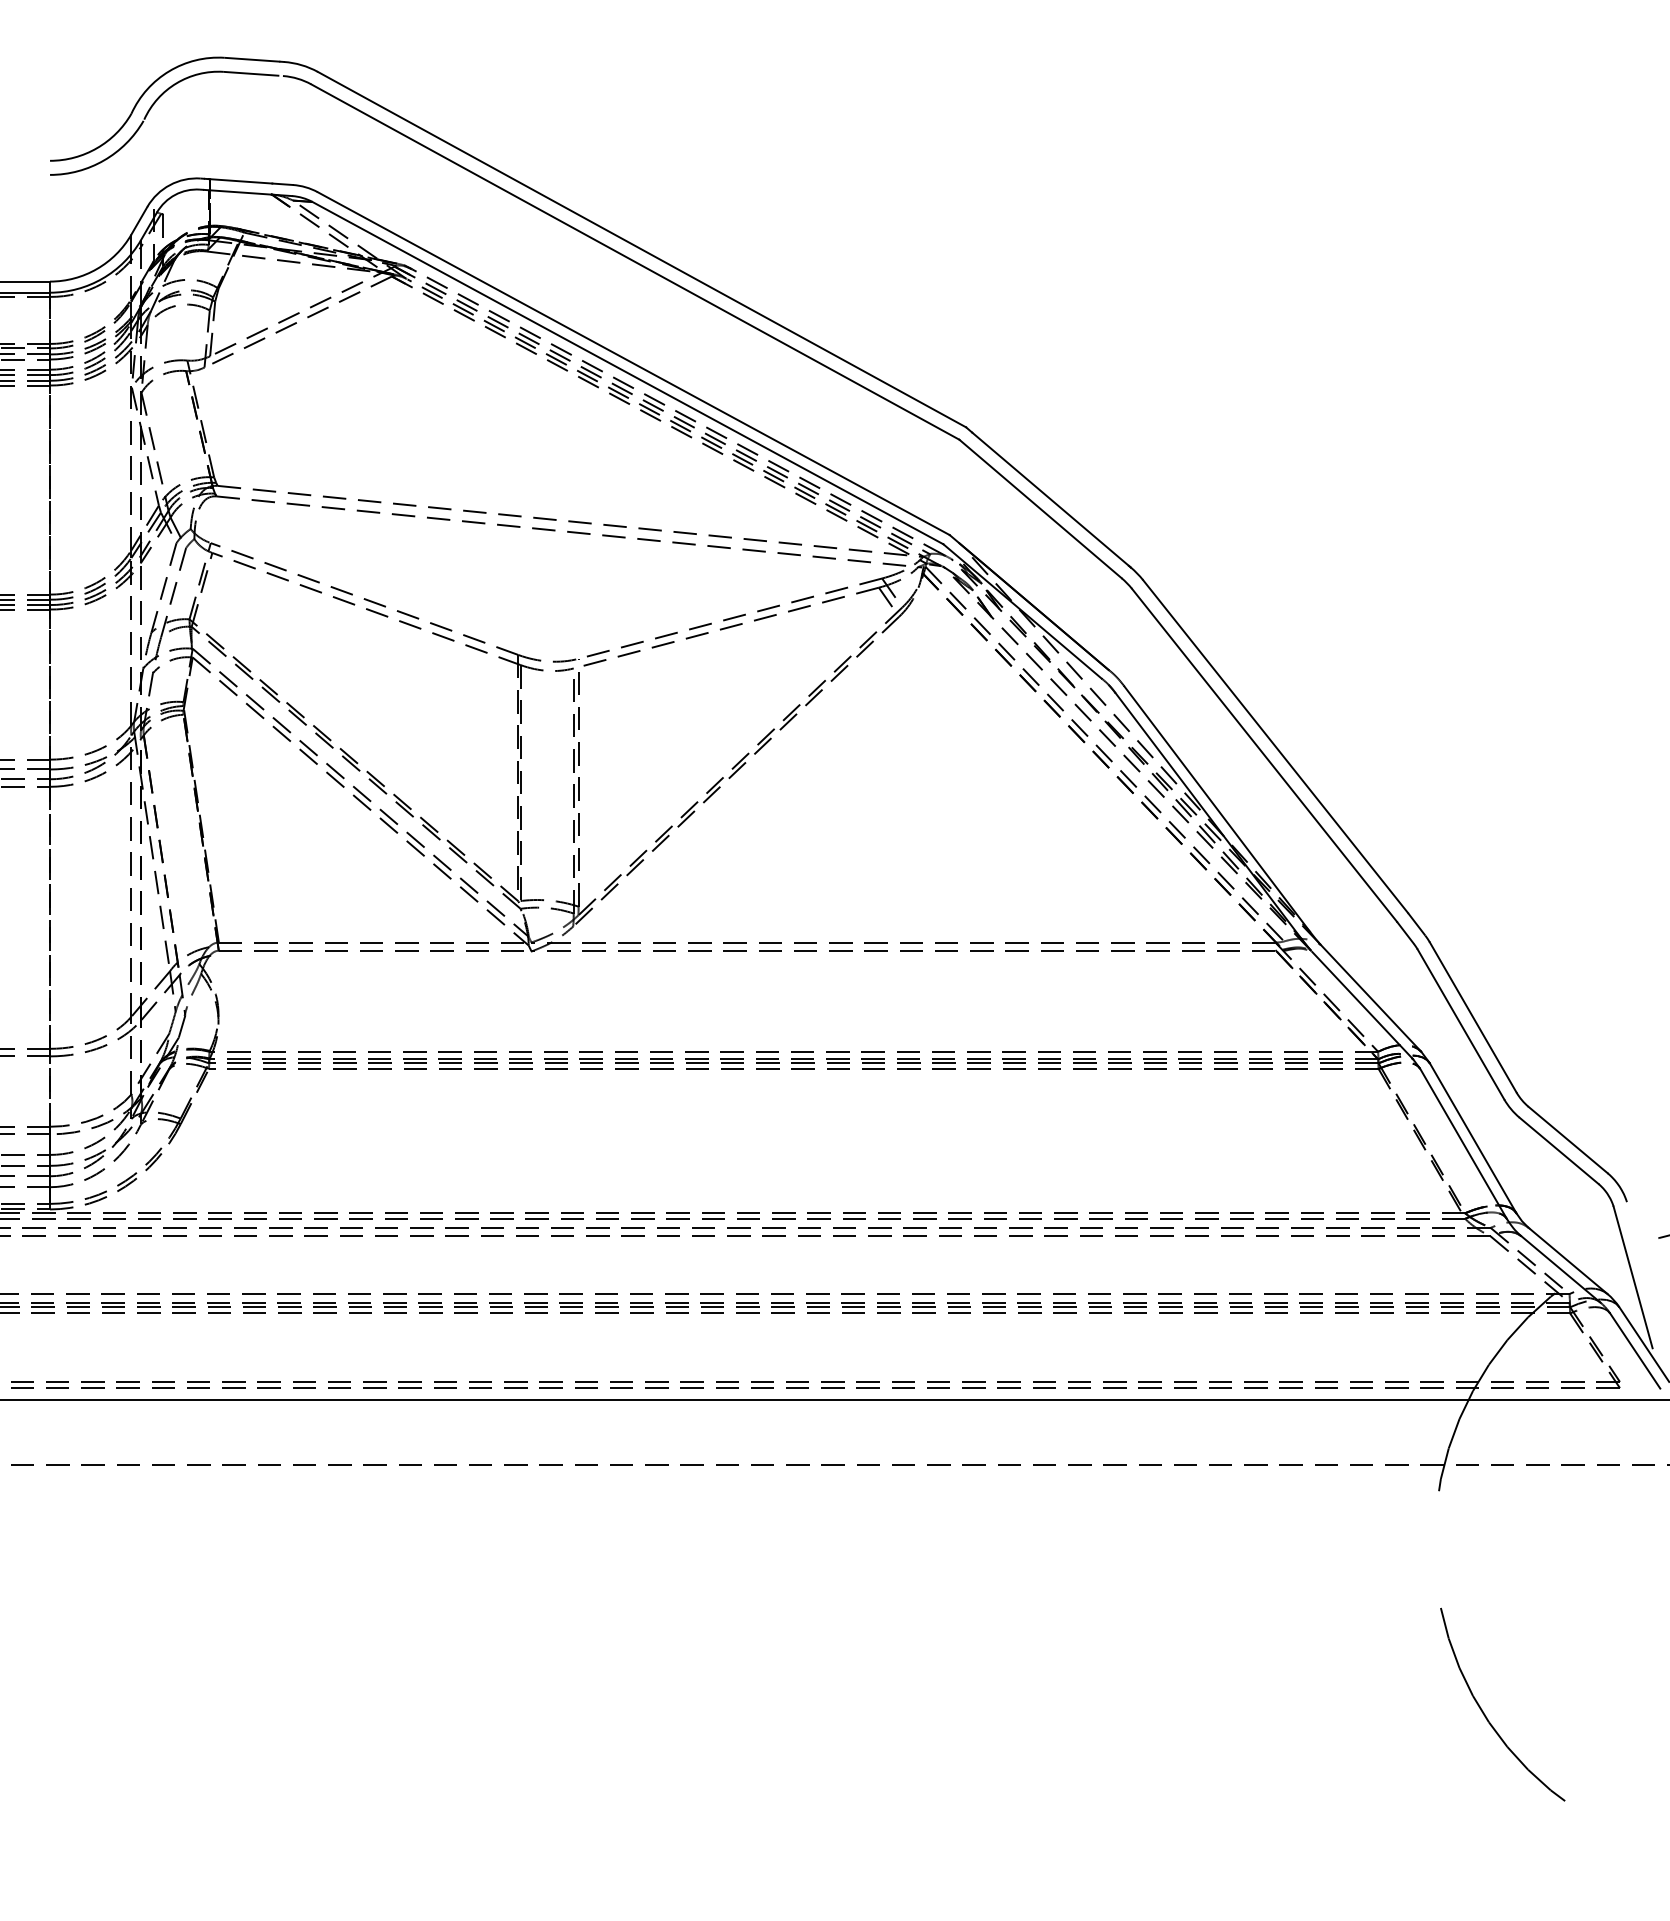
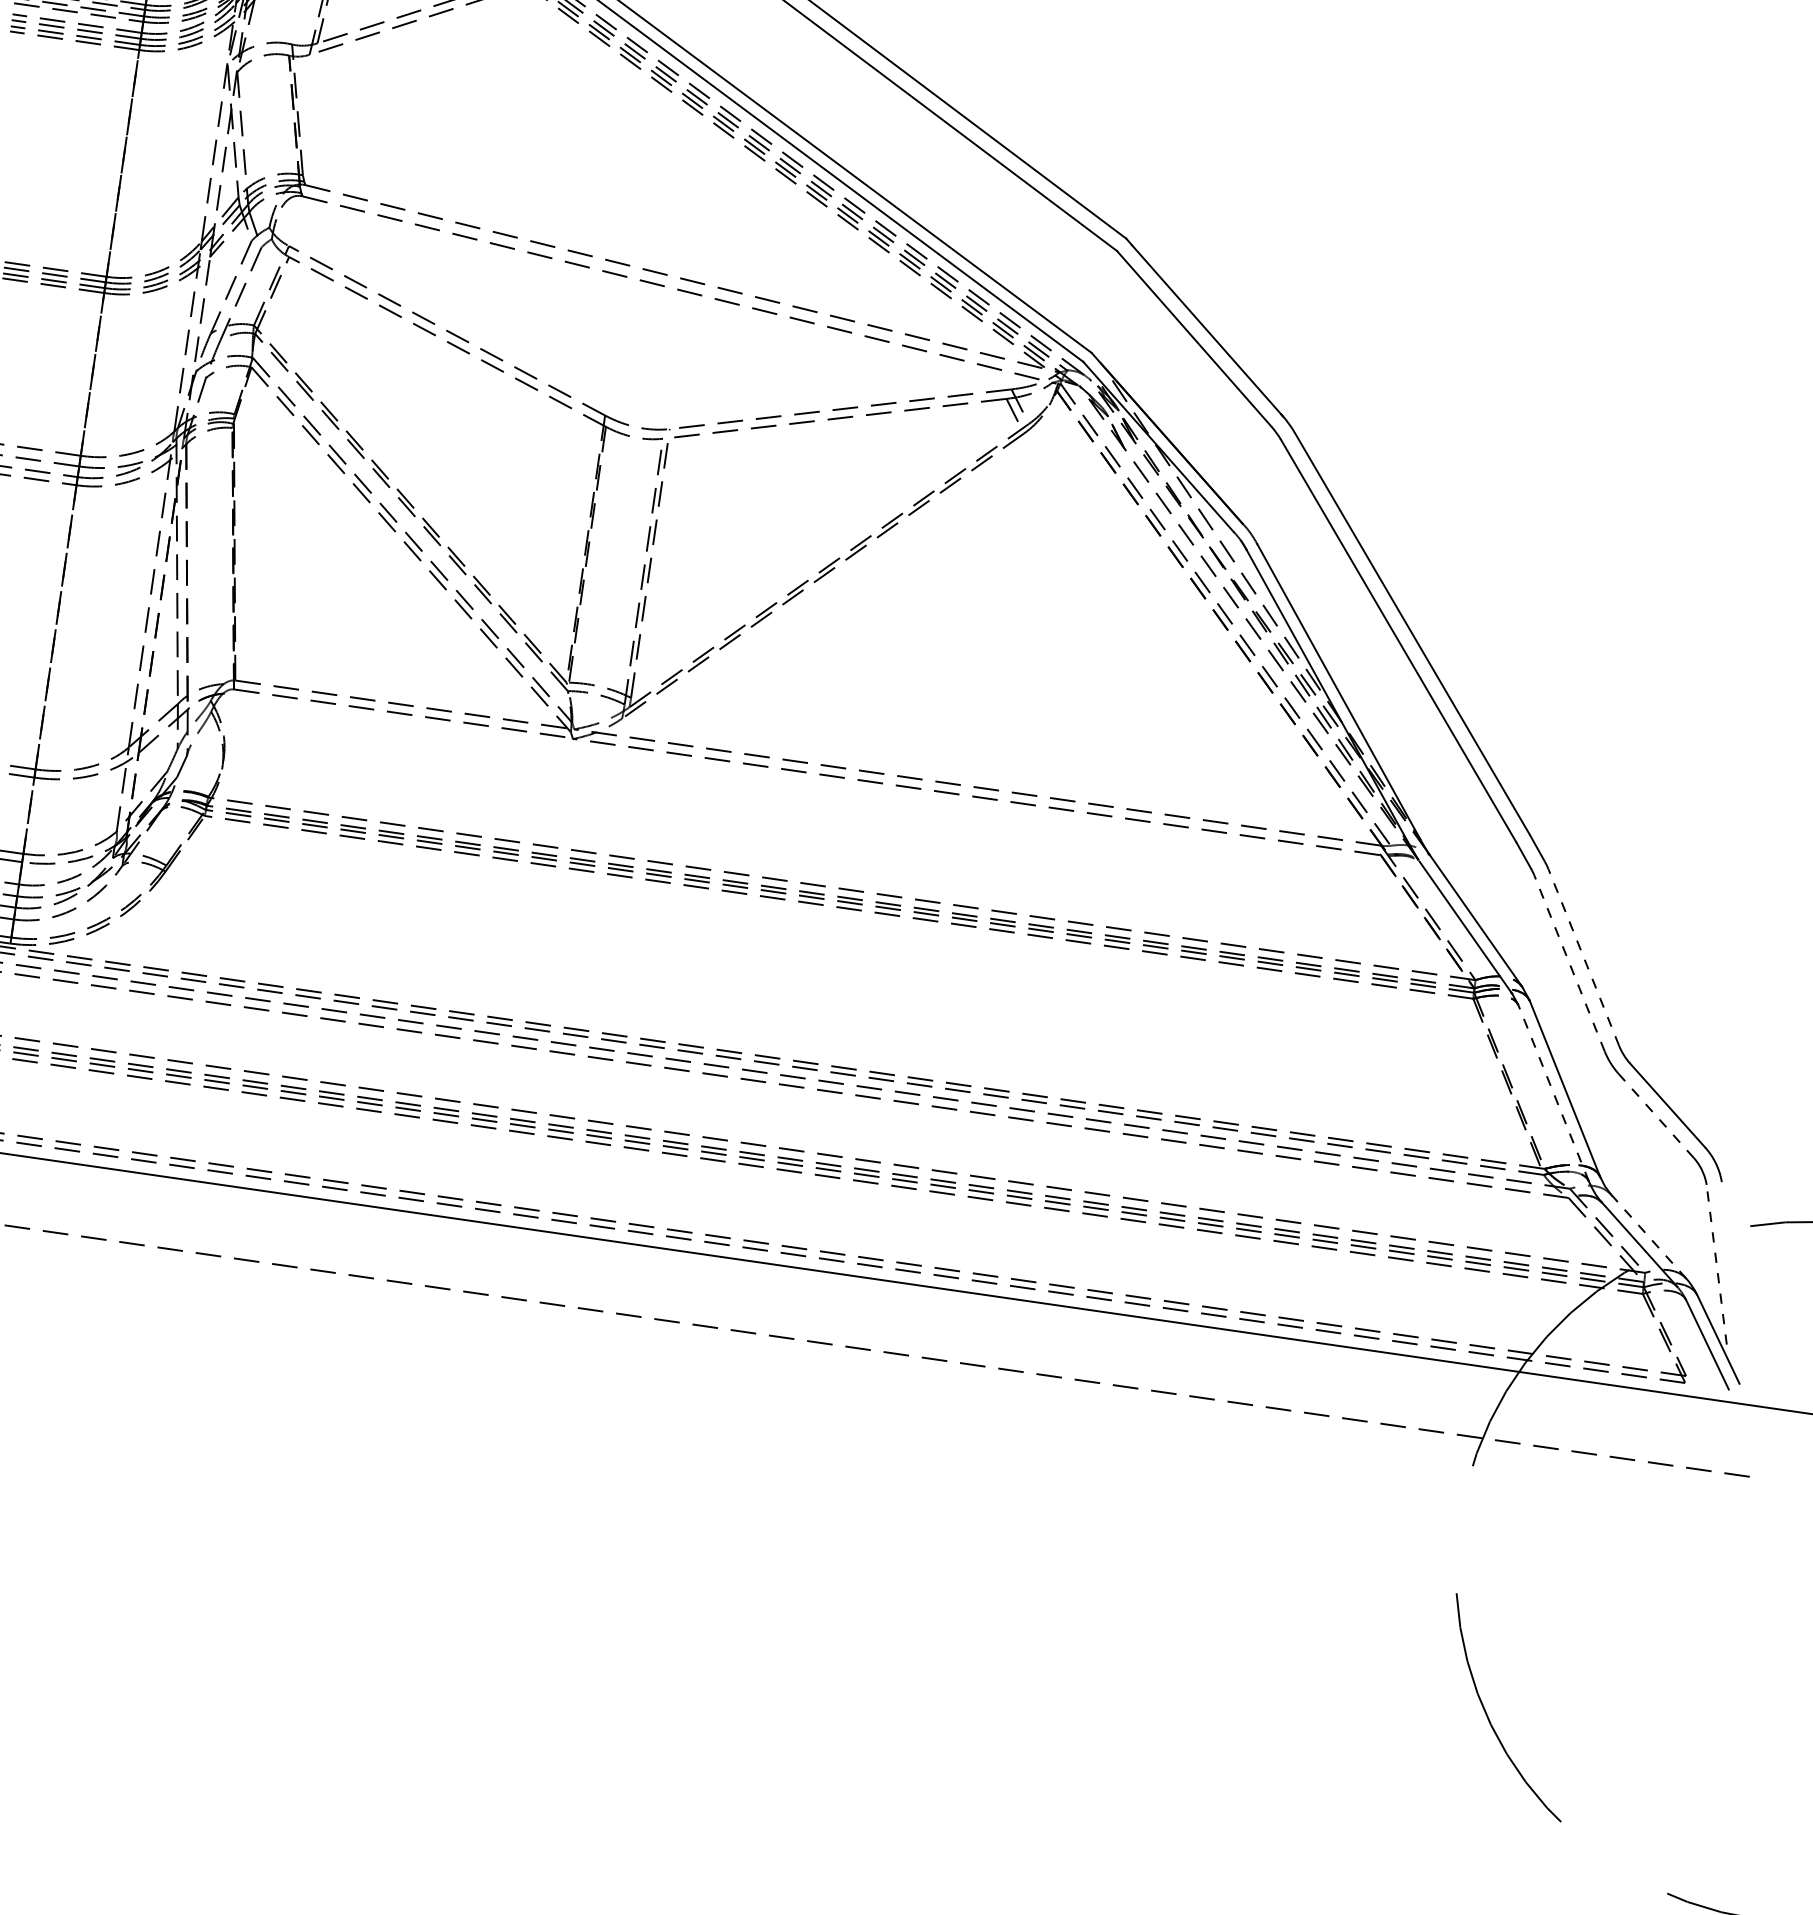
line: (1473, 1017) -> (1584, 957), solid -> dashed
line: (1460, 1024) -> (1569, 963), solid -> dashed
line: (1463, 1143) -> (1553, 1092), solid -> dashed
line: (1558, 1150) -> (1655, 1115), solid -> dashed
line: (1567, 1260) -> (1648, 1236), solid -> dashed
line: (1632, 1276) -> (1716, 1263), solid -> dashed

